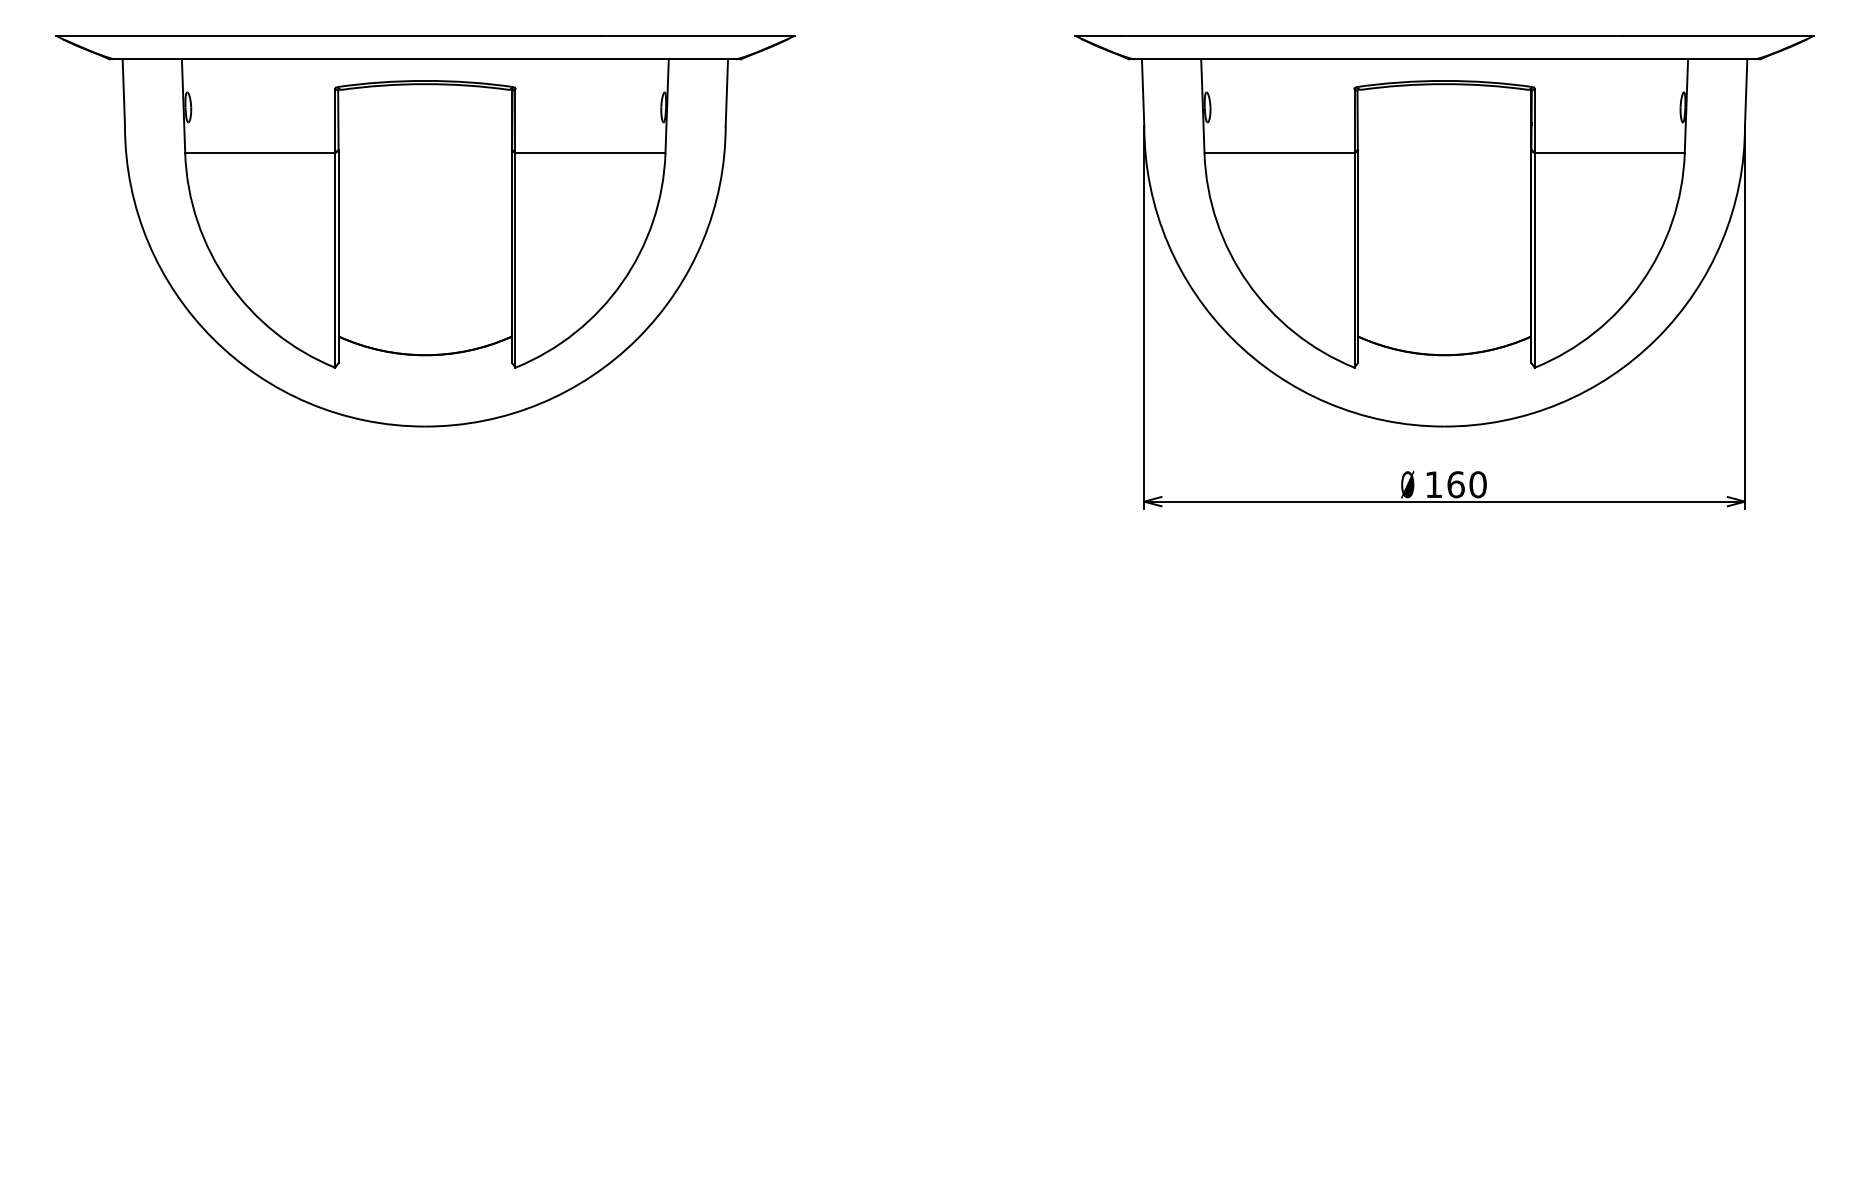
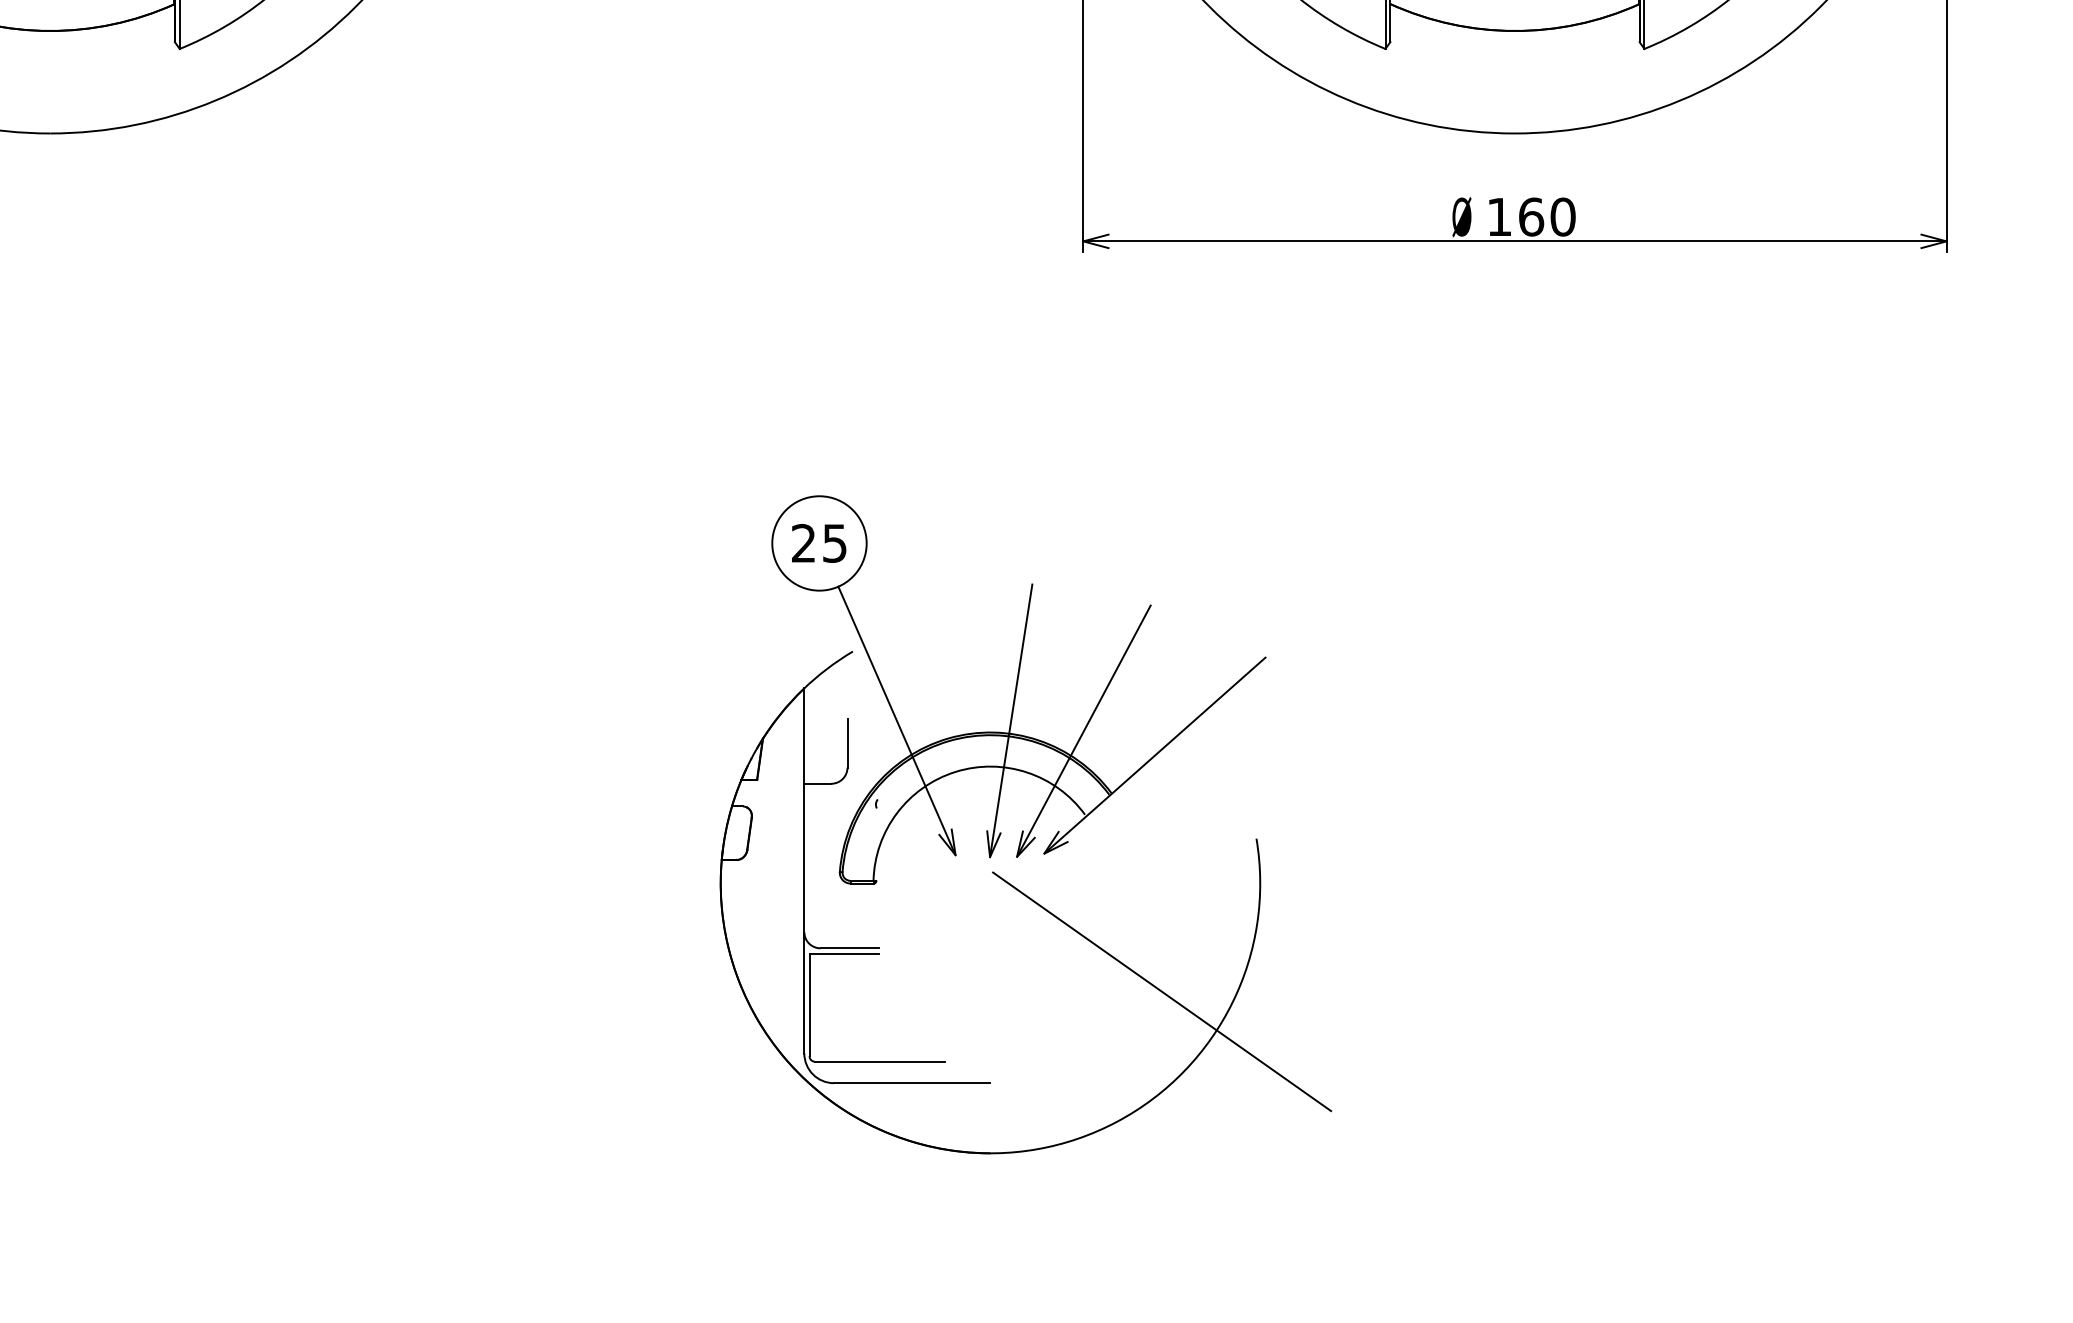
part: (1104, 907) -> (1026, 824), added

